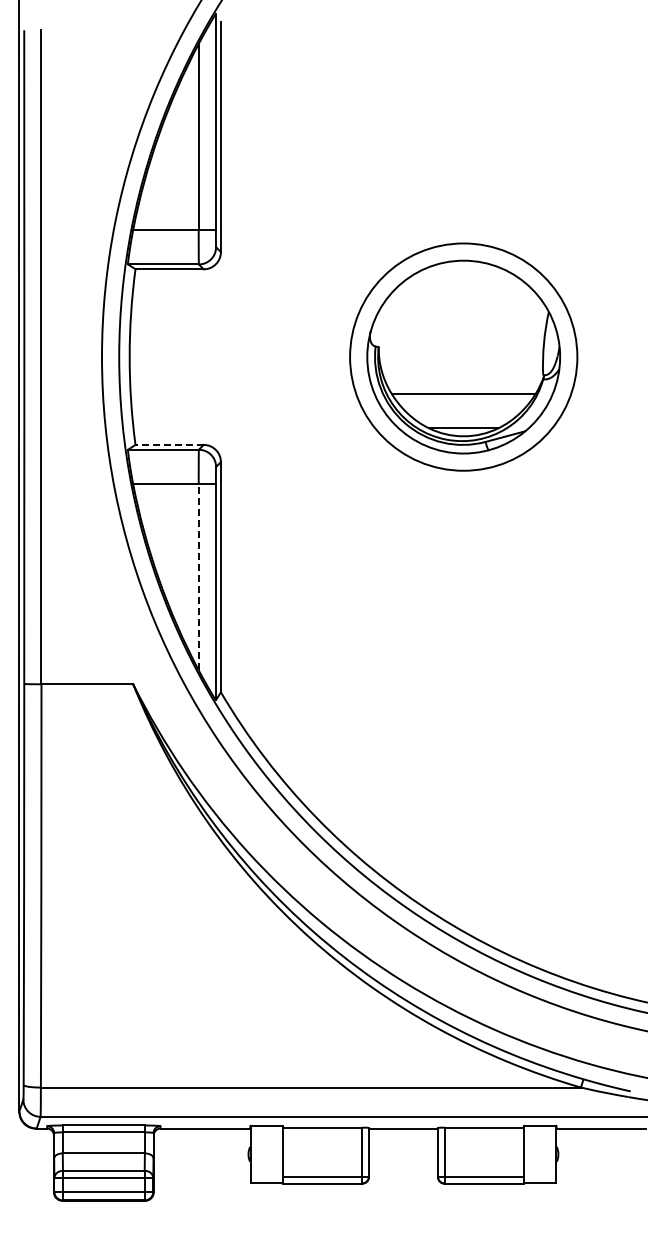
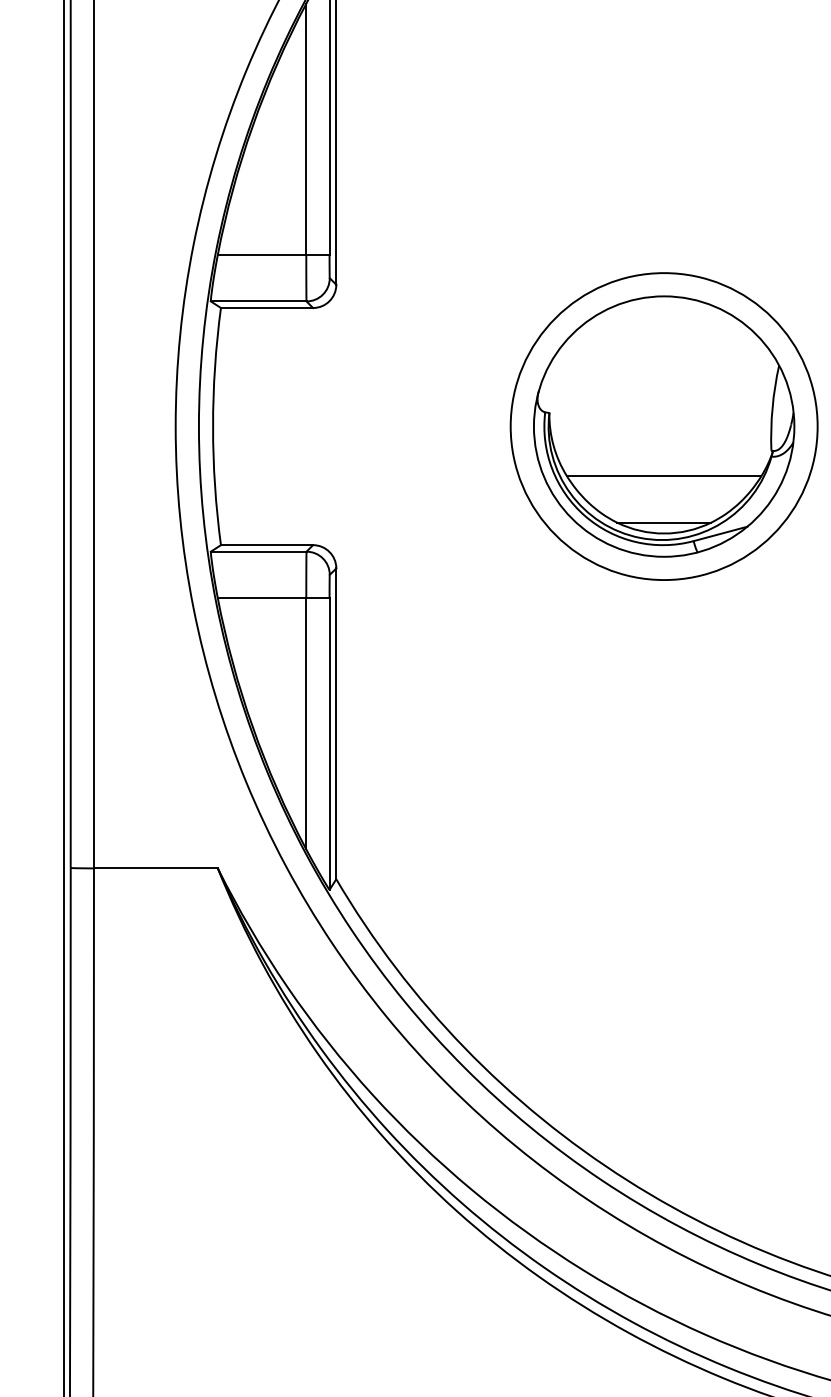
line: (169, 444) -> (266, 544), dashed -> solid
line: (198, 576) -> (306, 722), dashed -> solid

